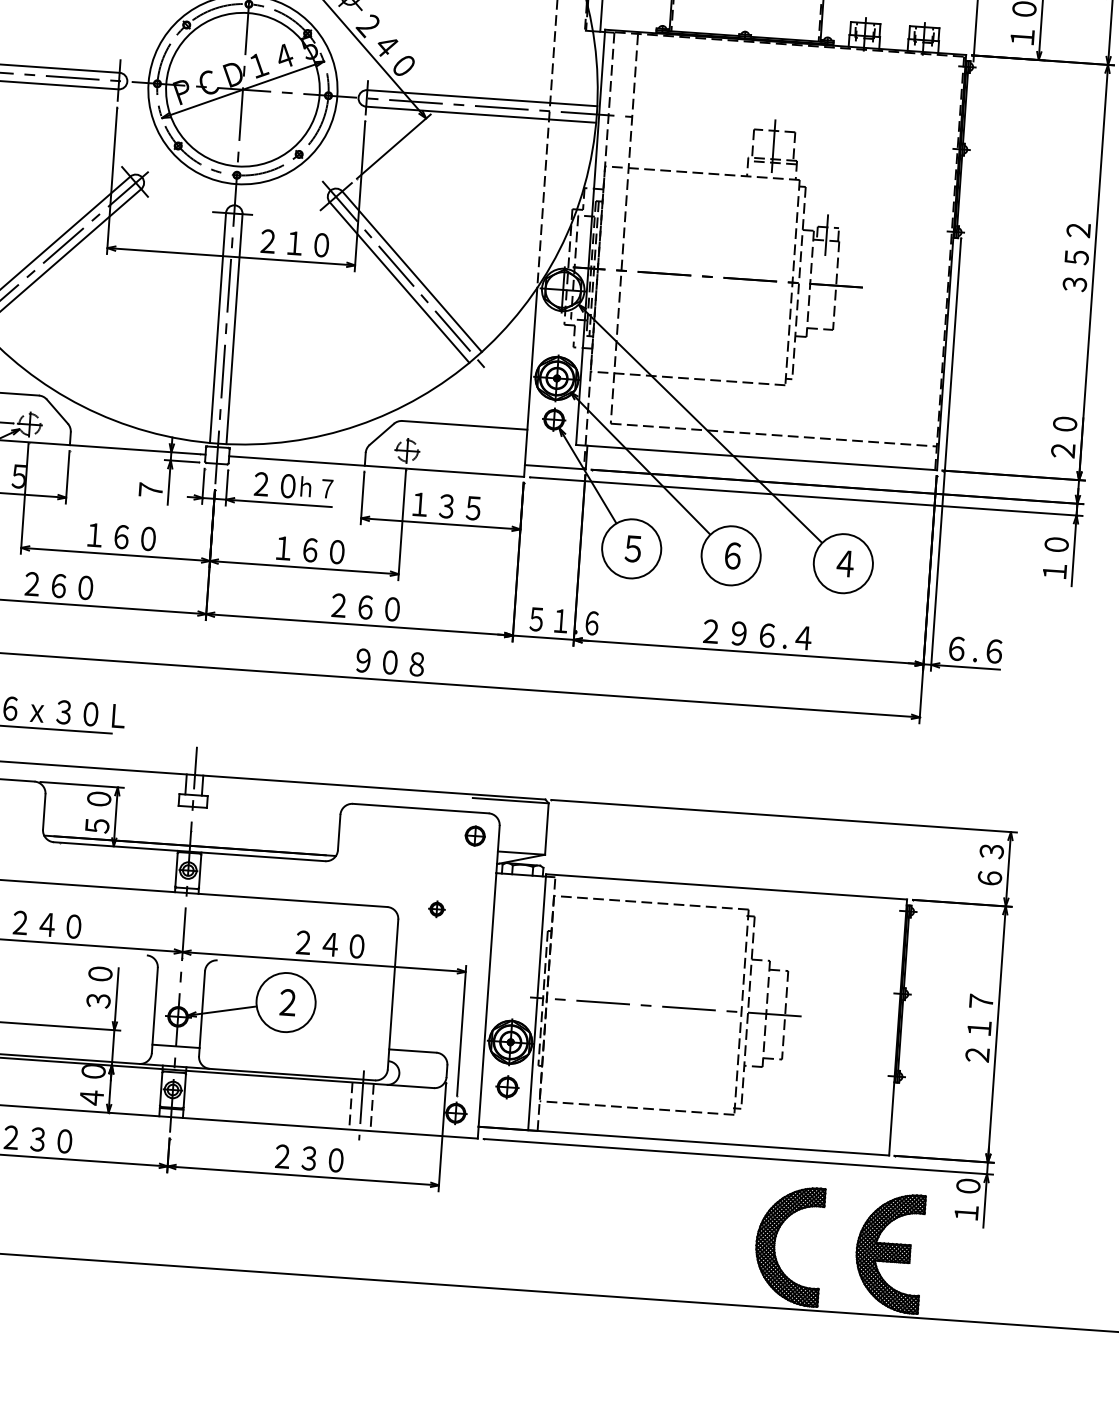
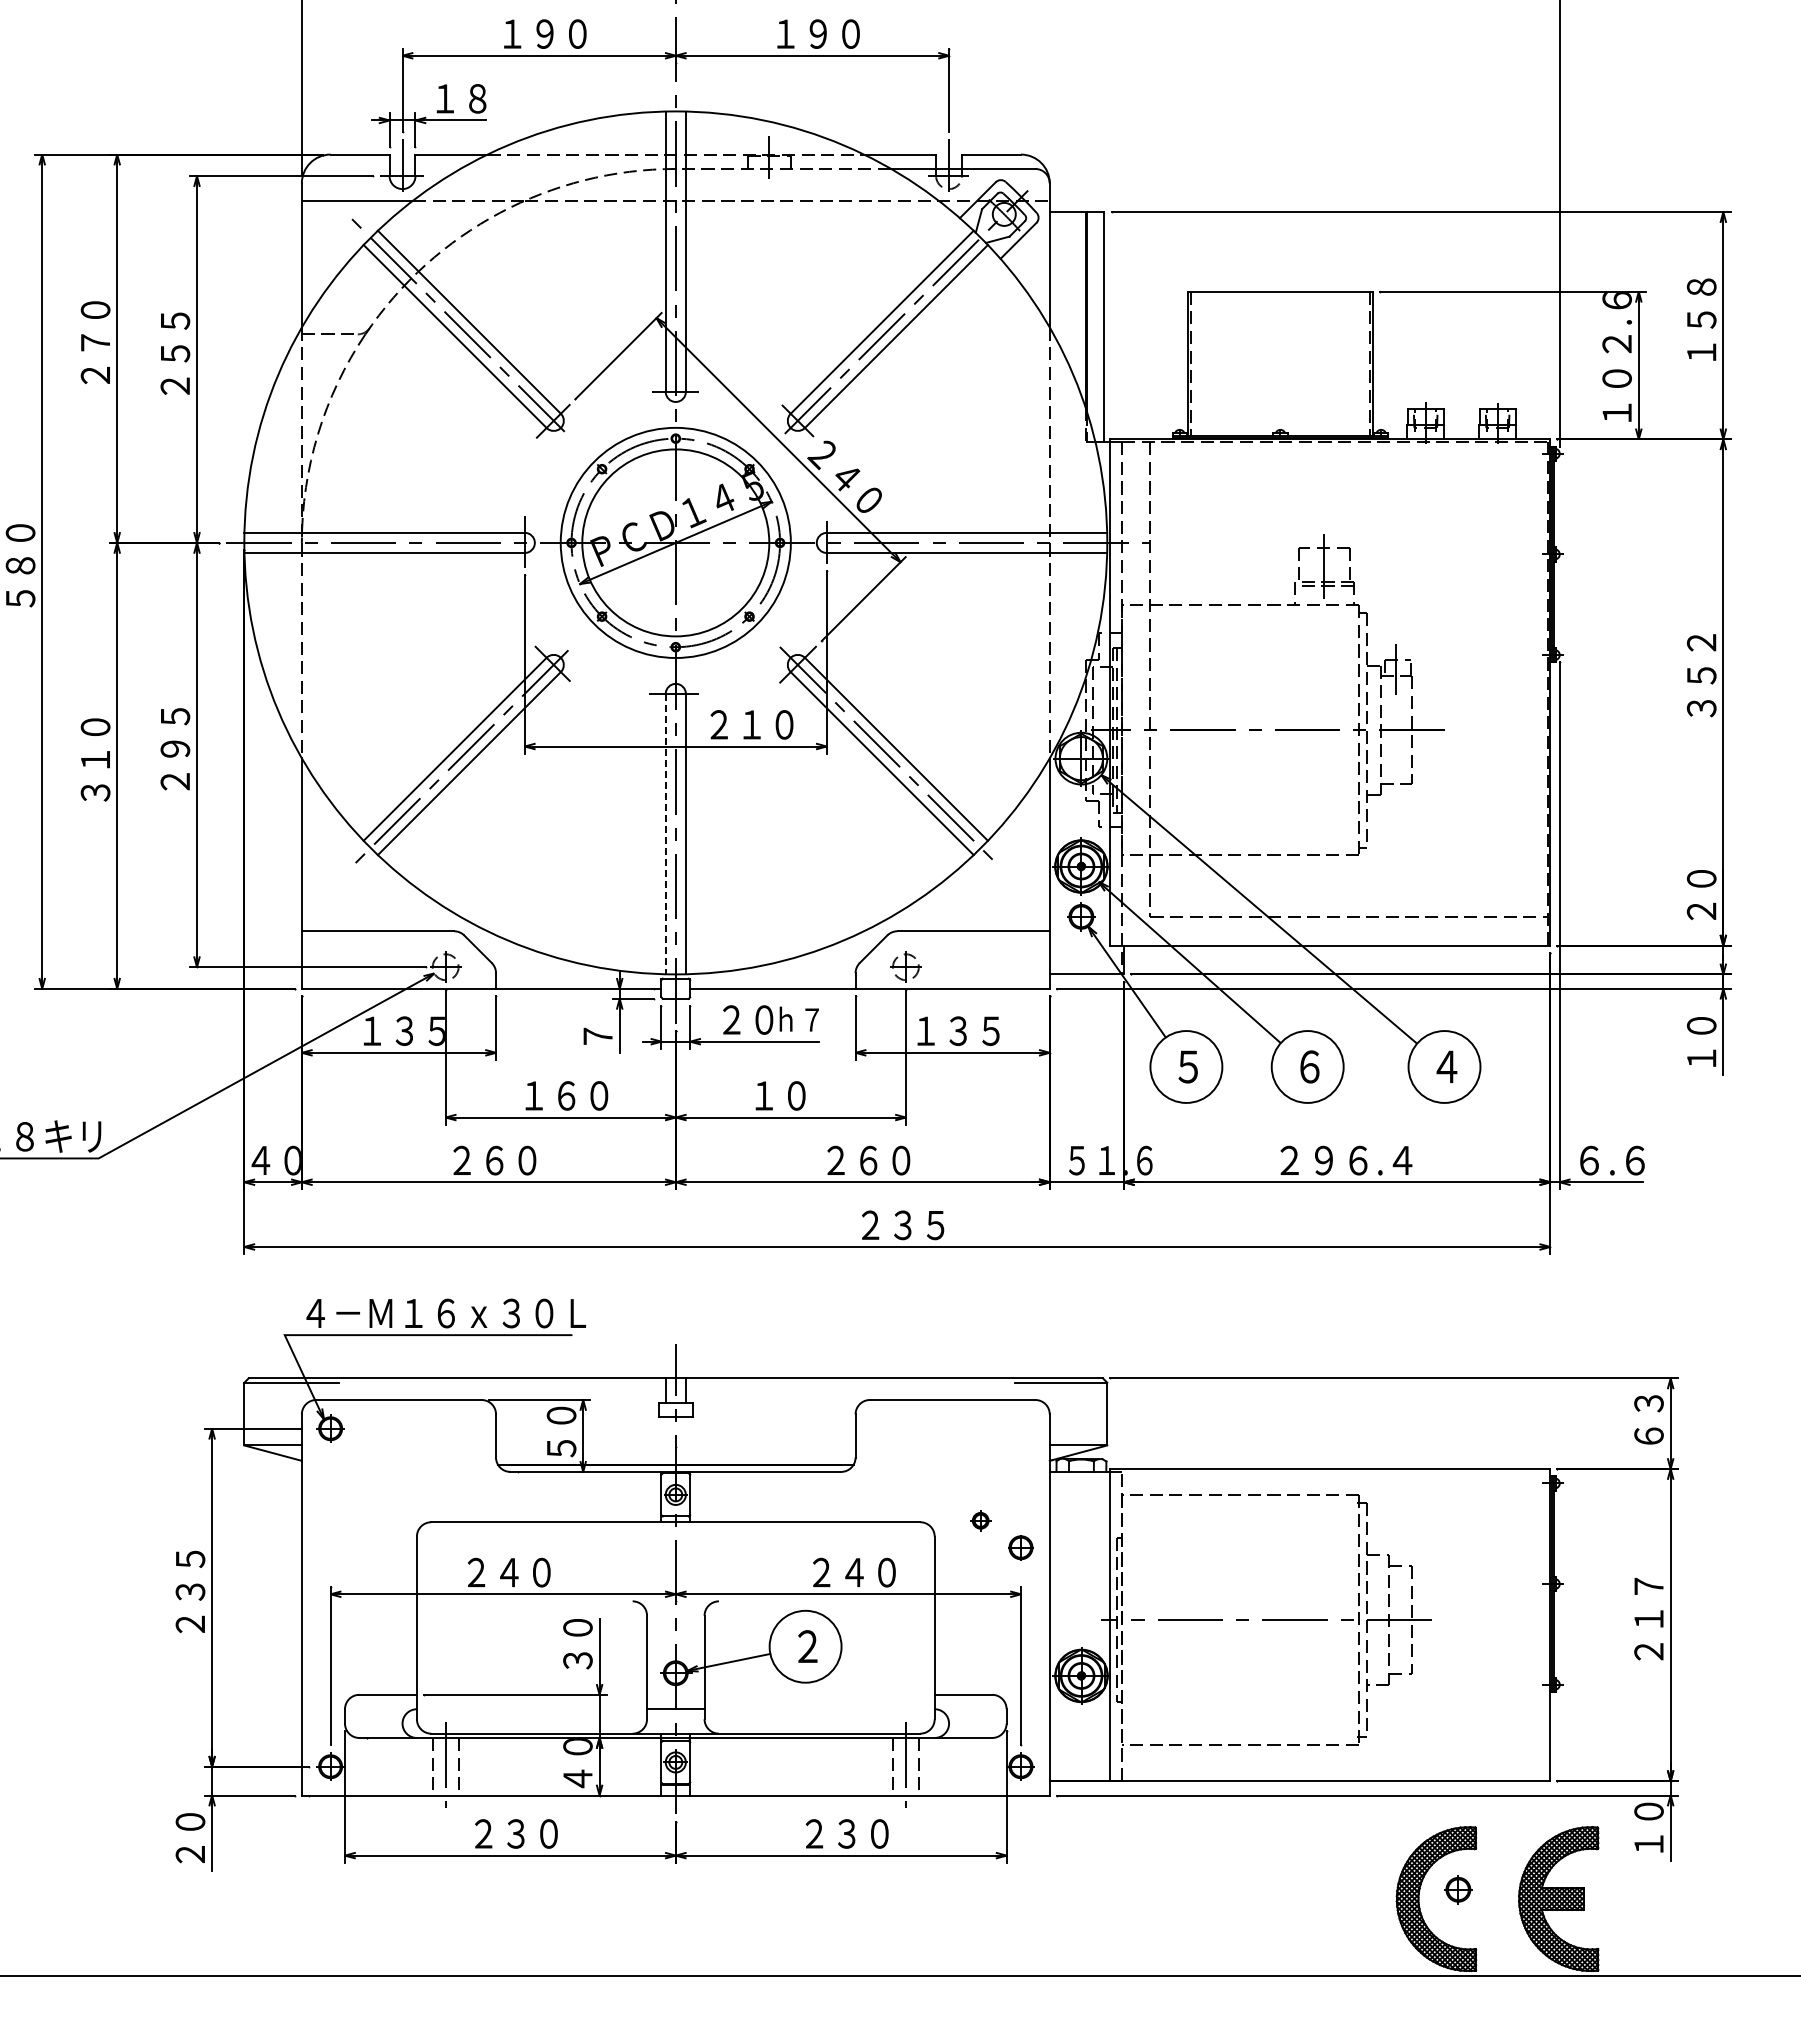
line: (217, 328) -> (665, 834), solid -> dashed
text: (324, 550) -> (813, 1095), １６０ -> １０
text: (390, 662) -> (903, 1225), ９０８ -> ２３５
part: (474, 835) -> (1020, 1547), moved
part: (507, 1087) -> (1458, 1889), moved

